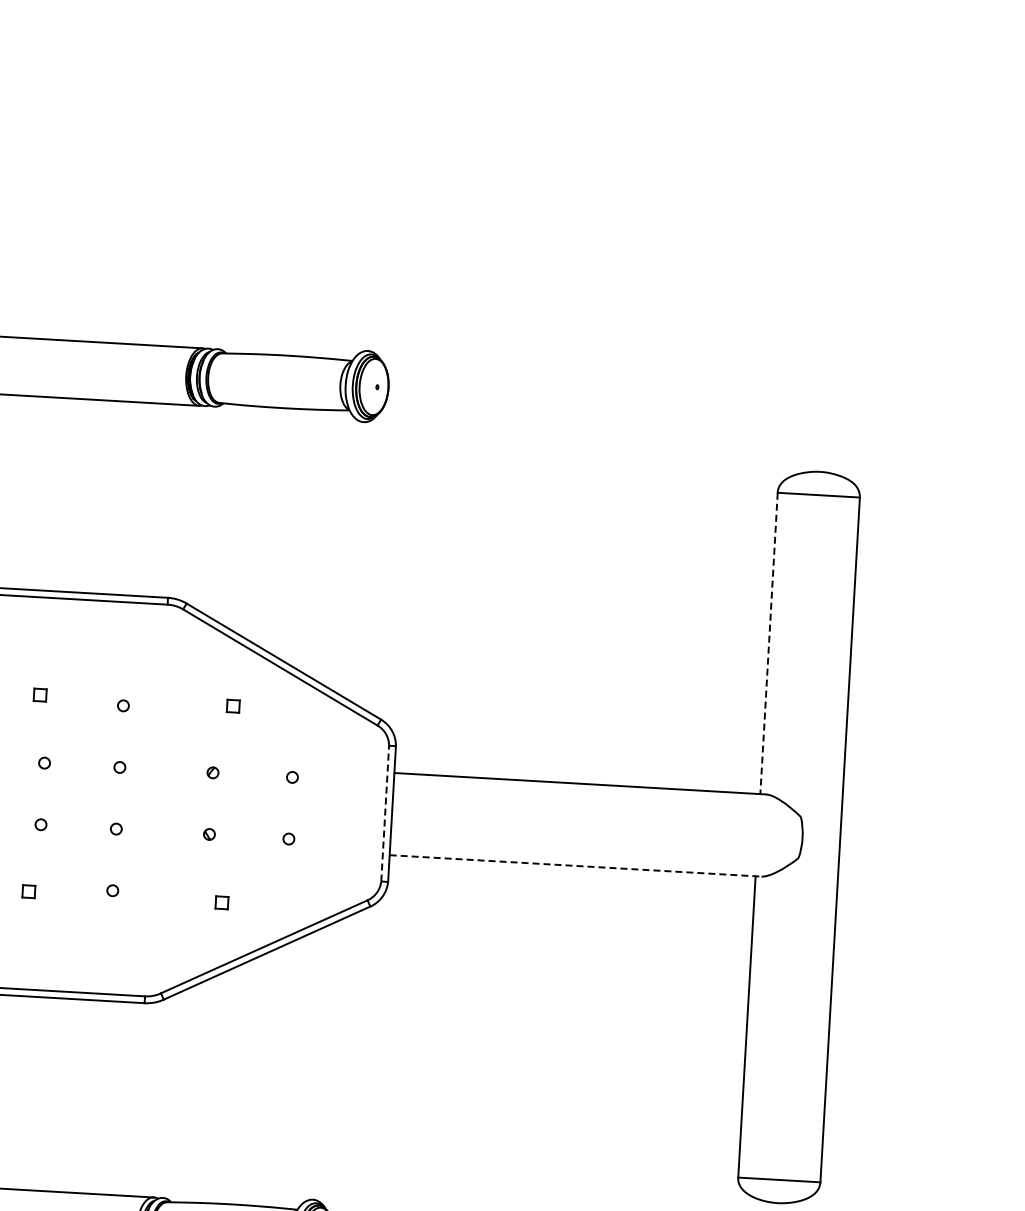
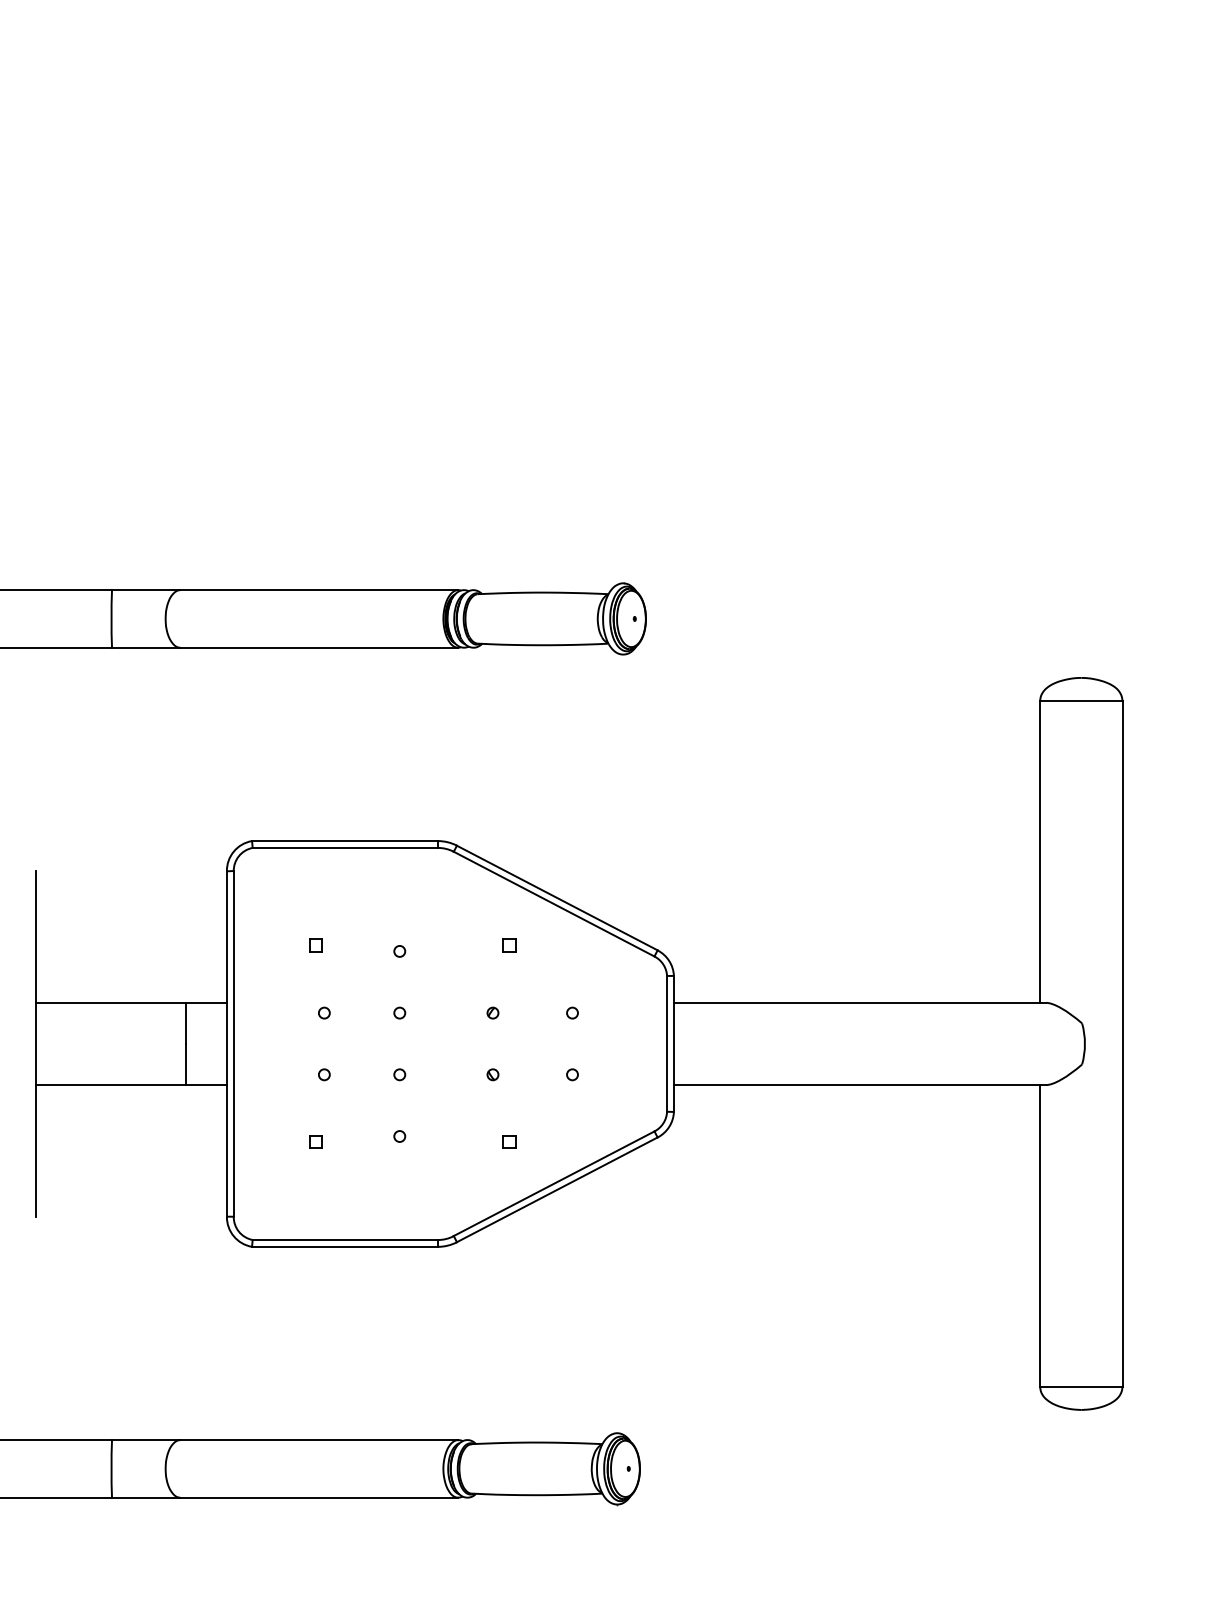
line: (769, 643) -> (1040, 852), dashed -> solid
line: (385, 813) -> (667, 1043), dashed -> solid
line: (576, 866) -> (860, 1085), dashed -> solid

